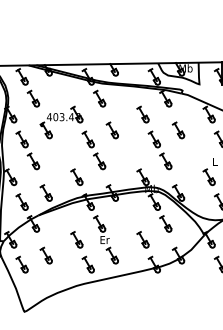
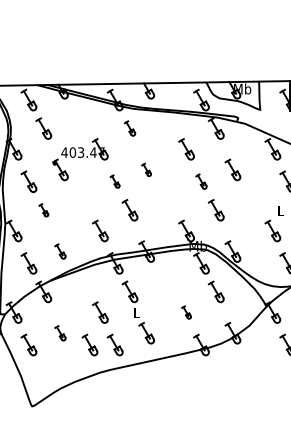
part: (99, 98) -> (129, 128), size x0.7
part: (112, 130) -> (146, 169), size x0.6
part: (87, 139) -> (114, 181), size x0.6
part: (154, 139) -> (201, 181), size x0.7
part: (33, 161) -> (43, 210), size x0.6
part: (46, 192) -> (60, 251), size x0.7
text: (105, 239) -> (137, 312), Er -> L
part: (142, 239) -> (186, 312), size x0.6
part: (46, 255) -> (60, 333), size x0.7
part: (68, 264) -> (89, 344), added

